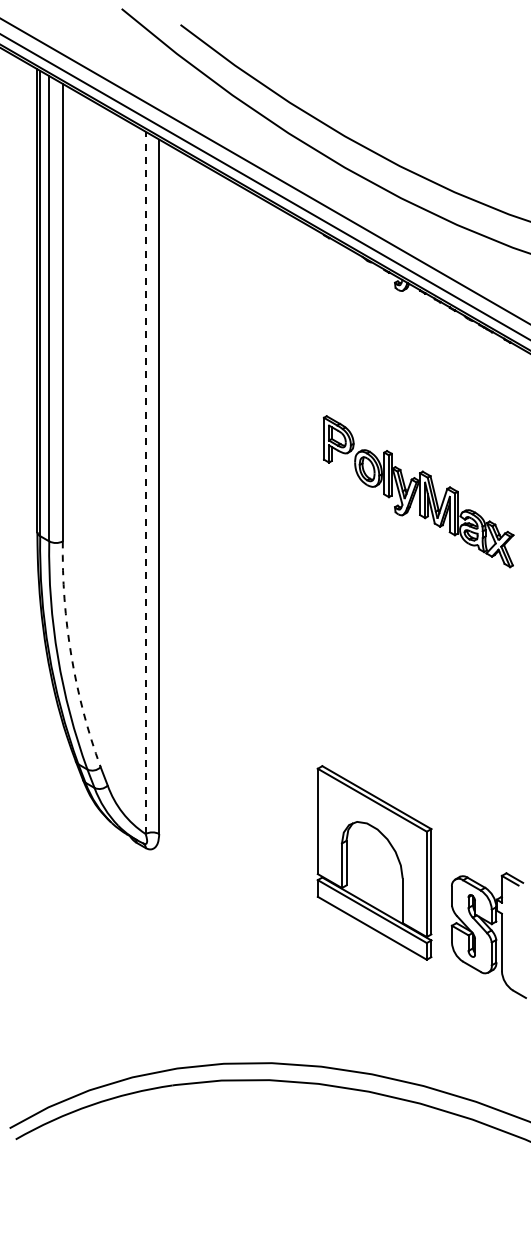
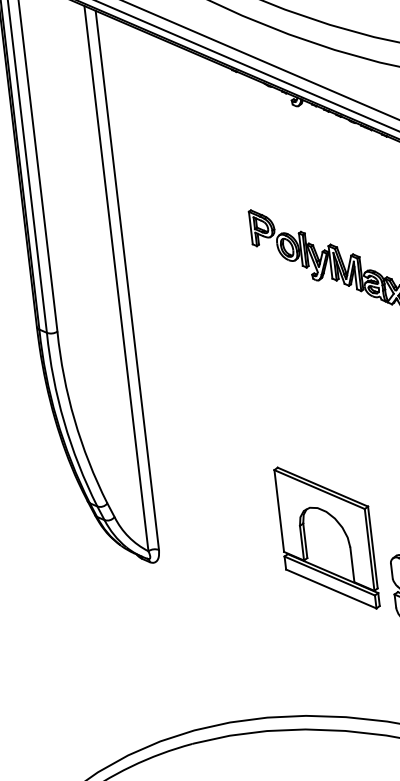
line: (145, 482) -> (116, 278), dashed -> solid
arc: (71, 655) -> (74, 419), dashed -> solid
part: (374, 862) -> (326, 537), moved

